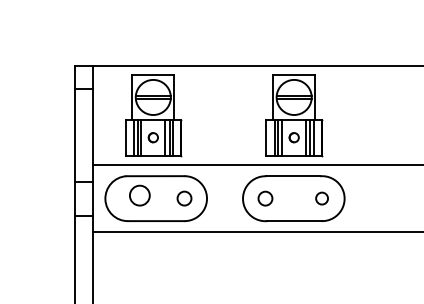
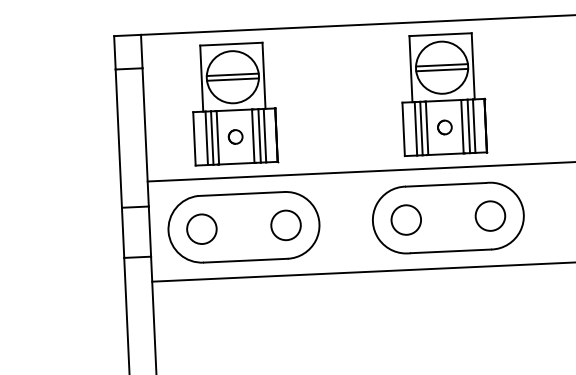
circle: (139, 195) -> (201, 229), moved
circle: (184, 198) -> (286, 225), size x1.43
circle: (265, 198) -> (406, 219), size x1.43
circle: (321, 198) -> (489, 215), size x1.67

